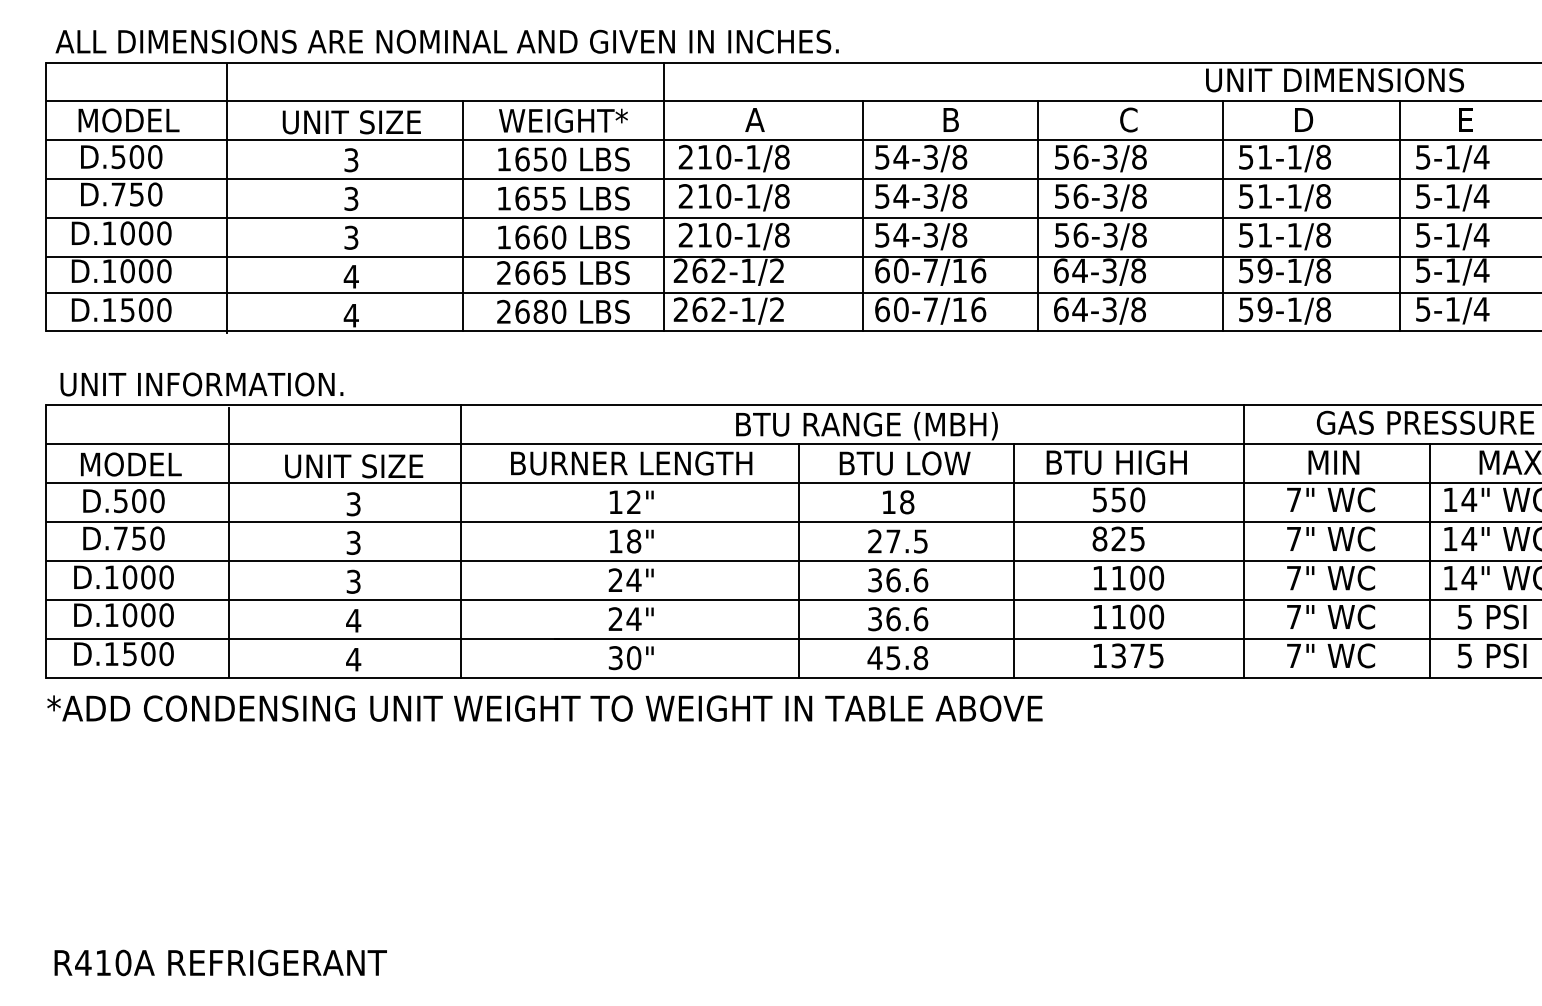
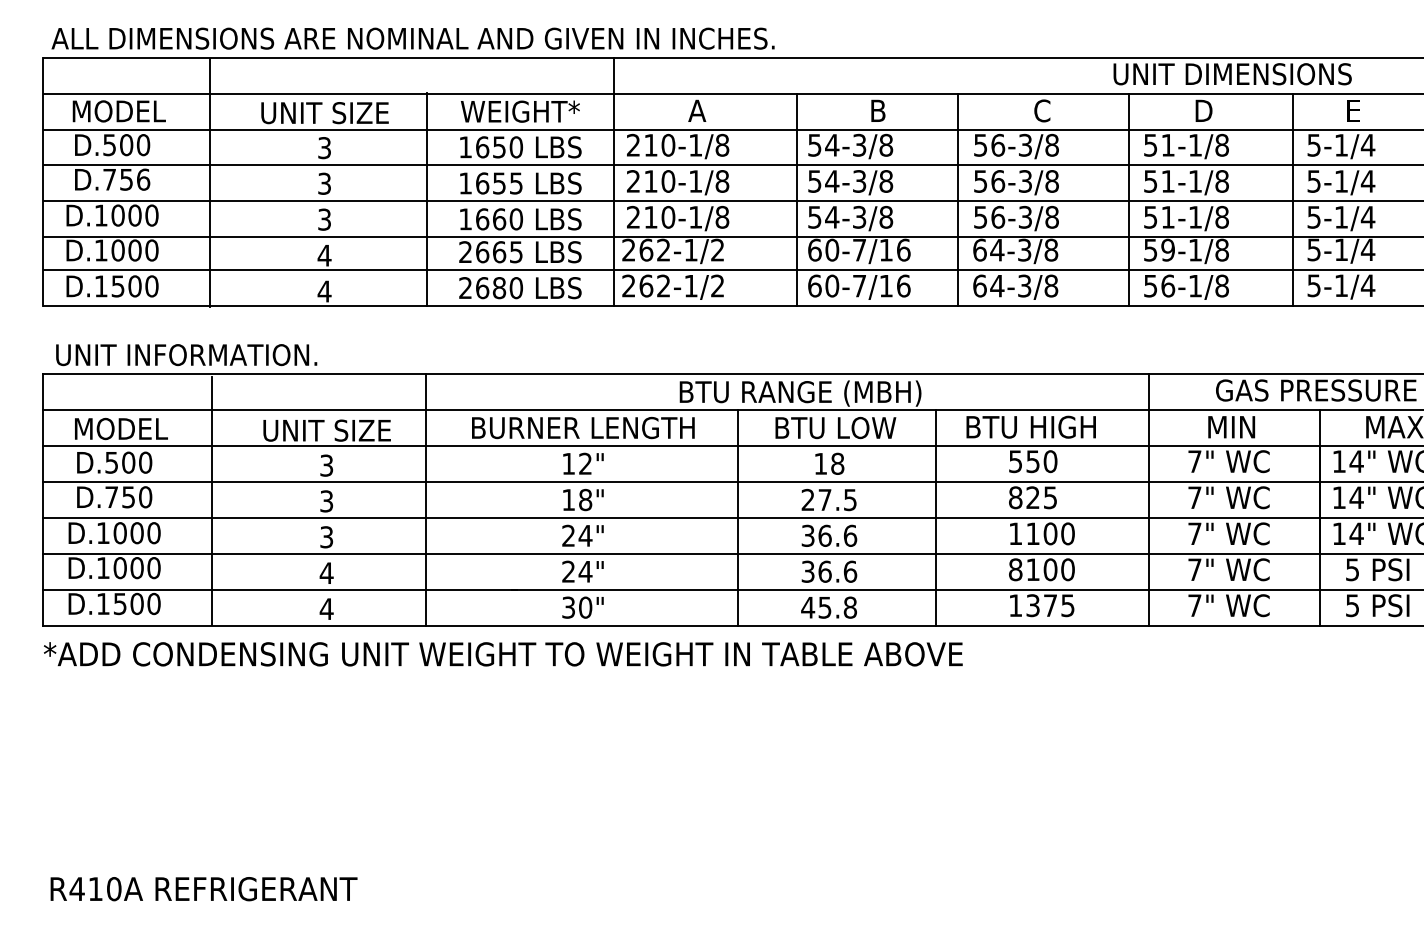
text: (155, 194) -> (143, 179), D.750 -> D.756
text: (1265, 309) -> (1168, 285), 59-1/8 -> 56-1/8
text: (1099, 616) -> (1015, 569), 1100 -> 8100

